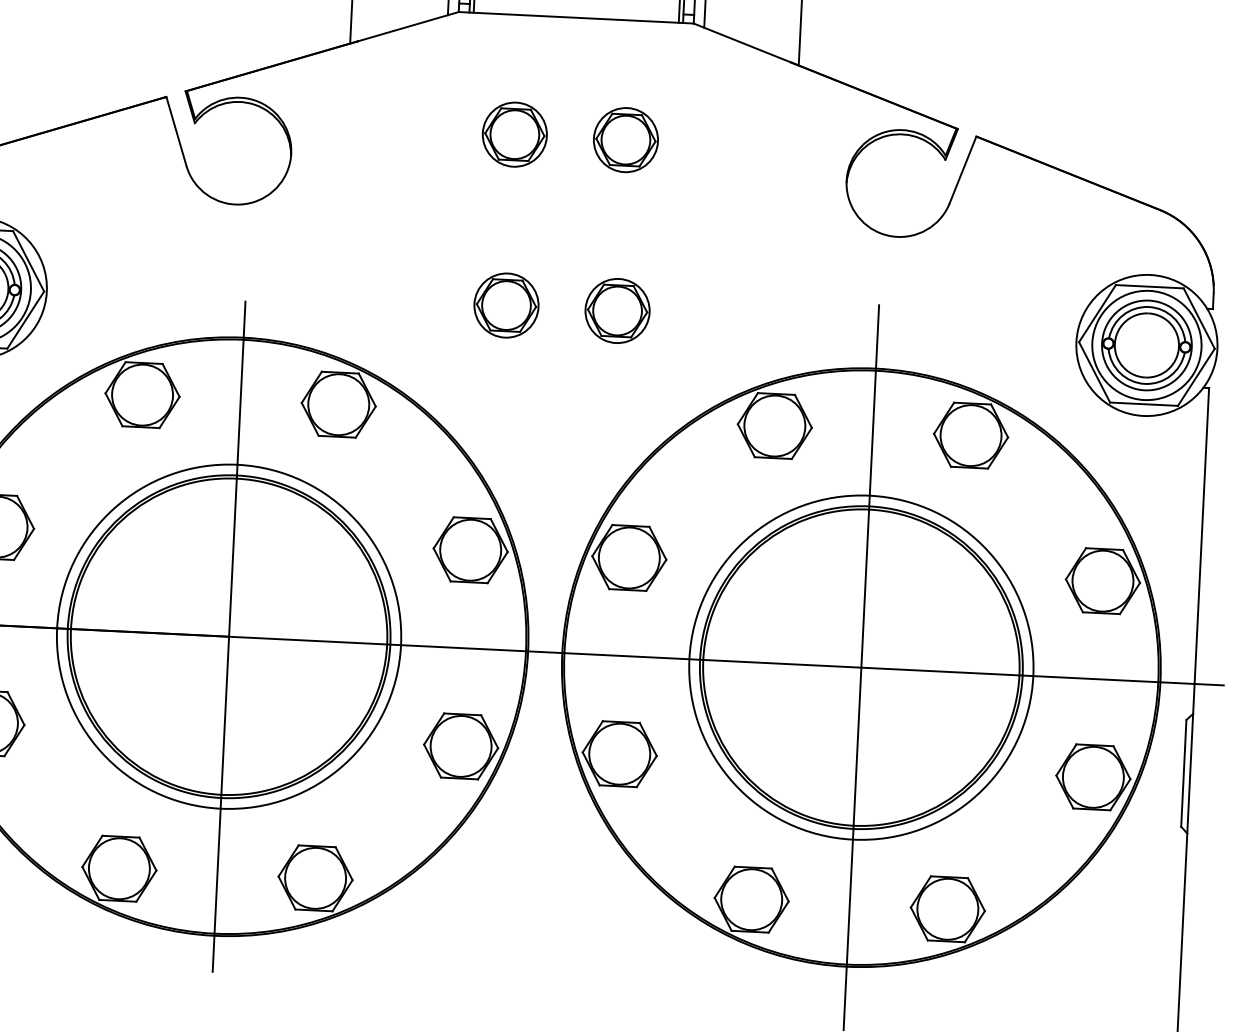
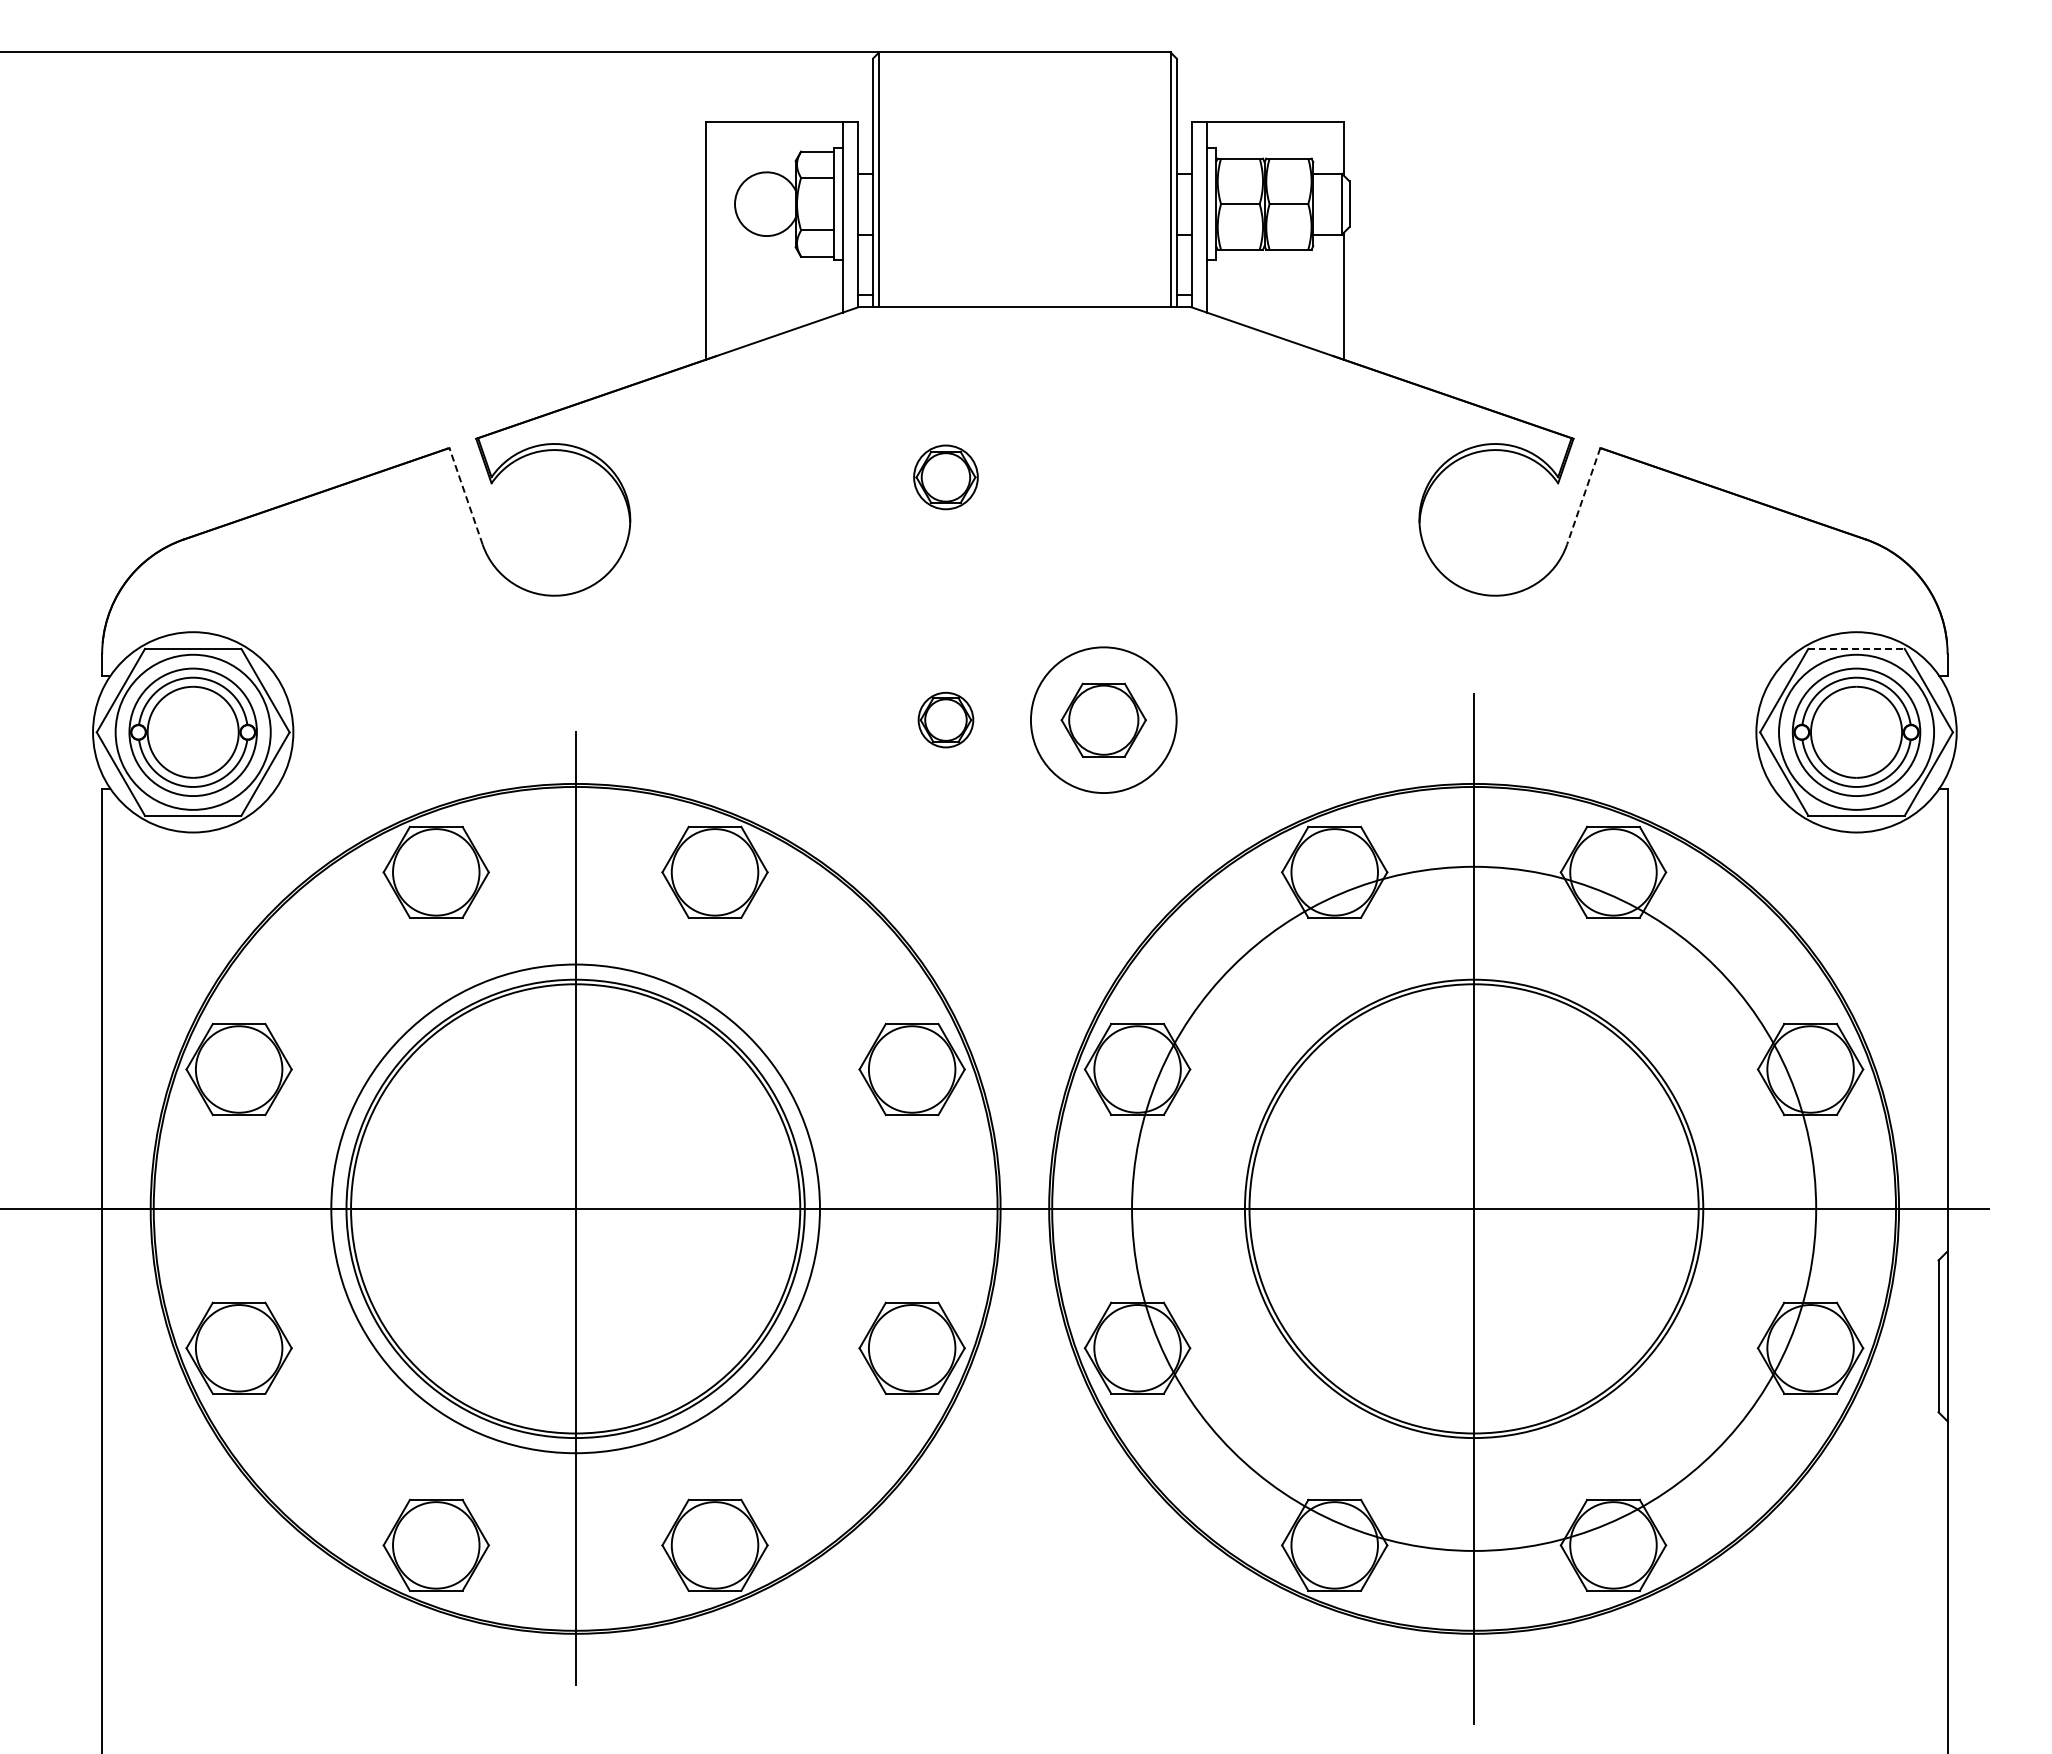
line: (176, 130) -> (465, 495), solid -> dashed
part: (514, 134) -> (945, 477), size x0.7
part: (625, 140) -> (1103, 477), removed
line: (962, 170) -> (1583, 496), solid -> dashed
line: (1150, 286) -> (1857, 648), solid -> dashed
part: (506, 305) -> (945, 719), size x0.6
circle: (617, 310) -> (1103, 719), size x1.6
circle: (860, 667) -> (1473, 1208), size x1.4

